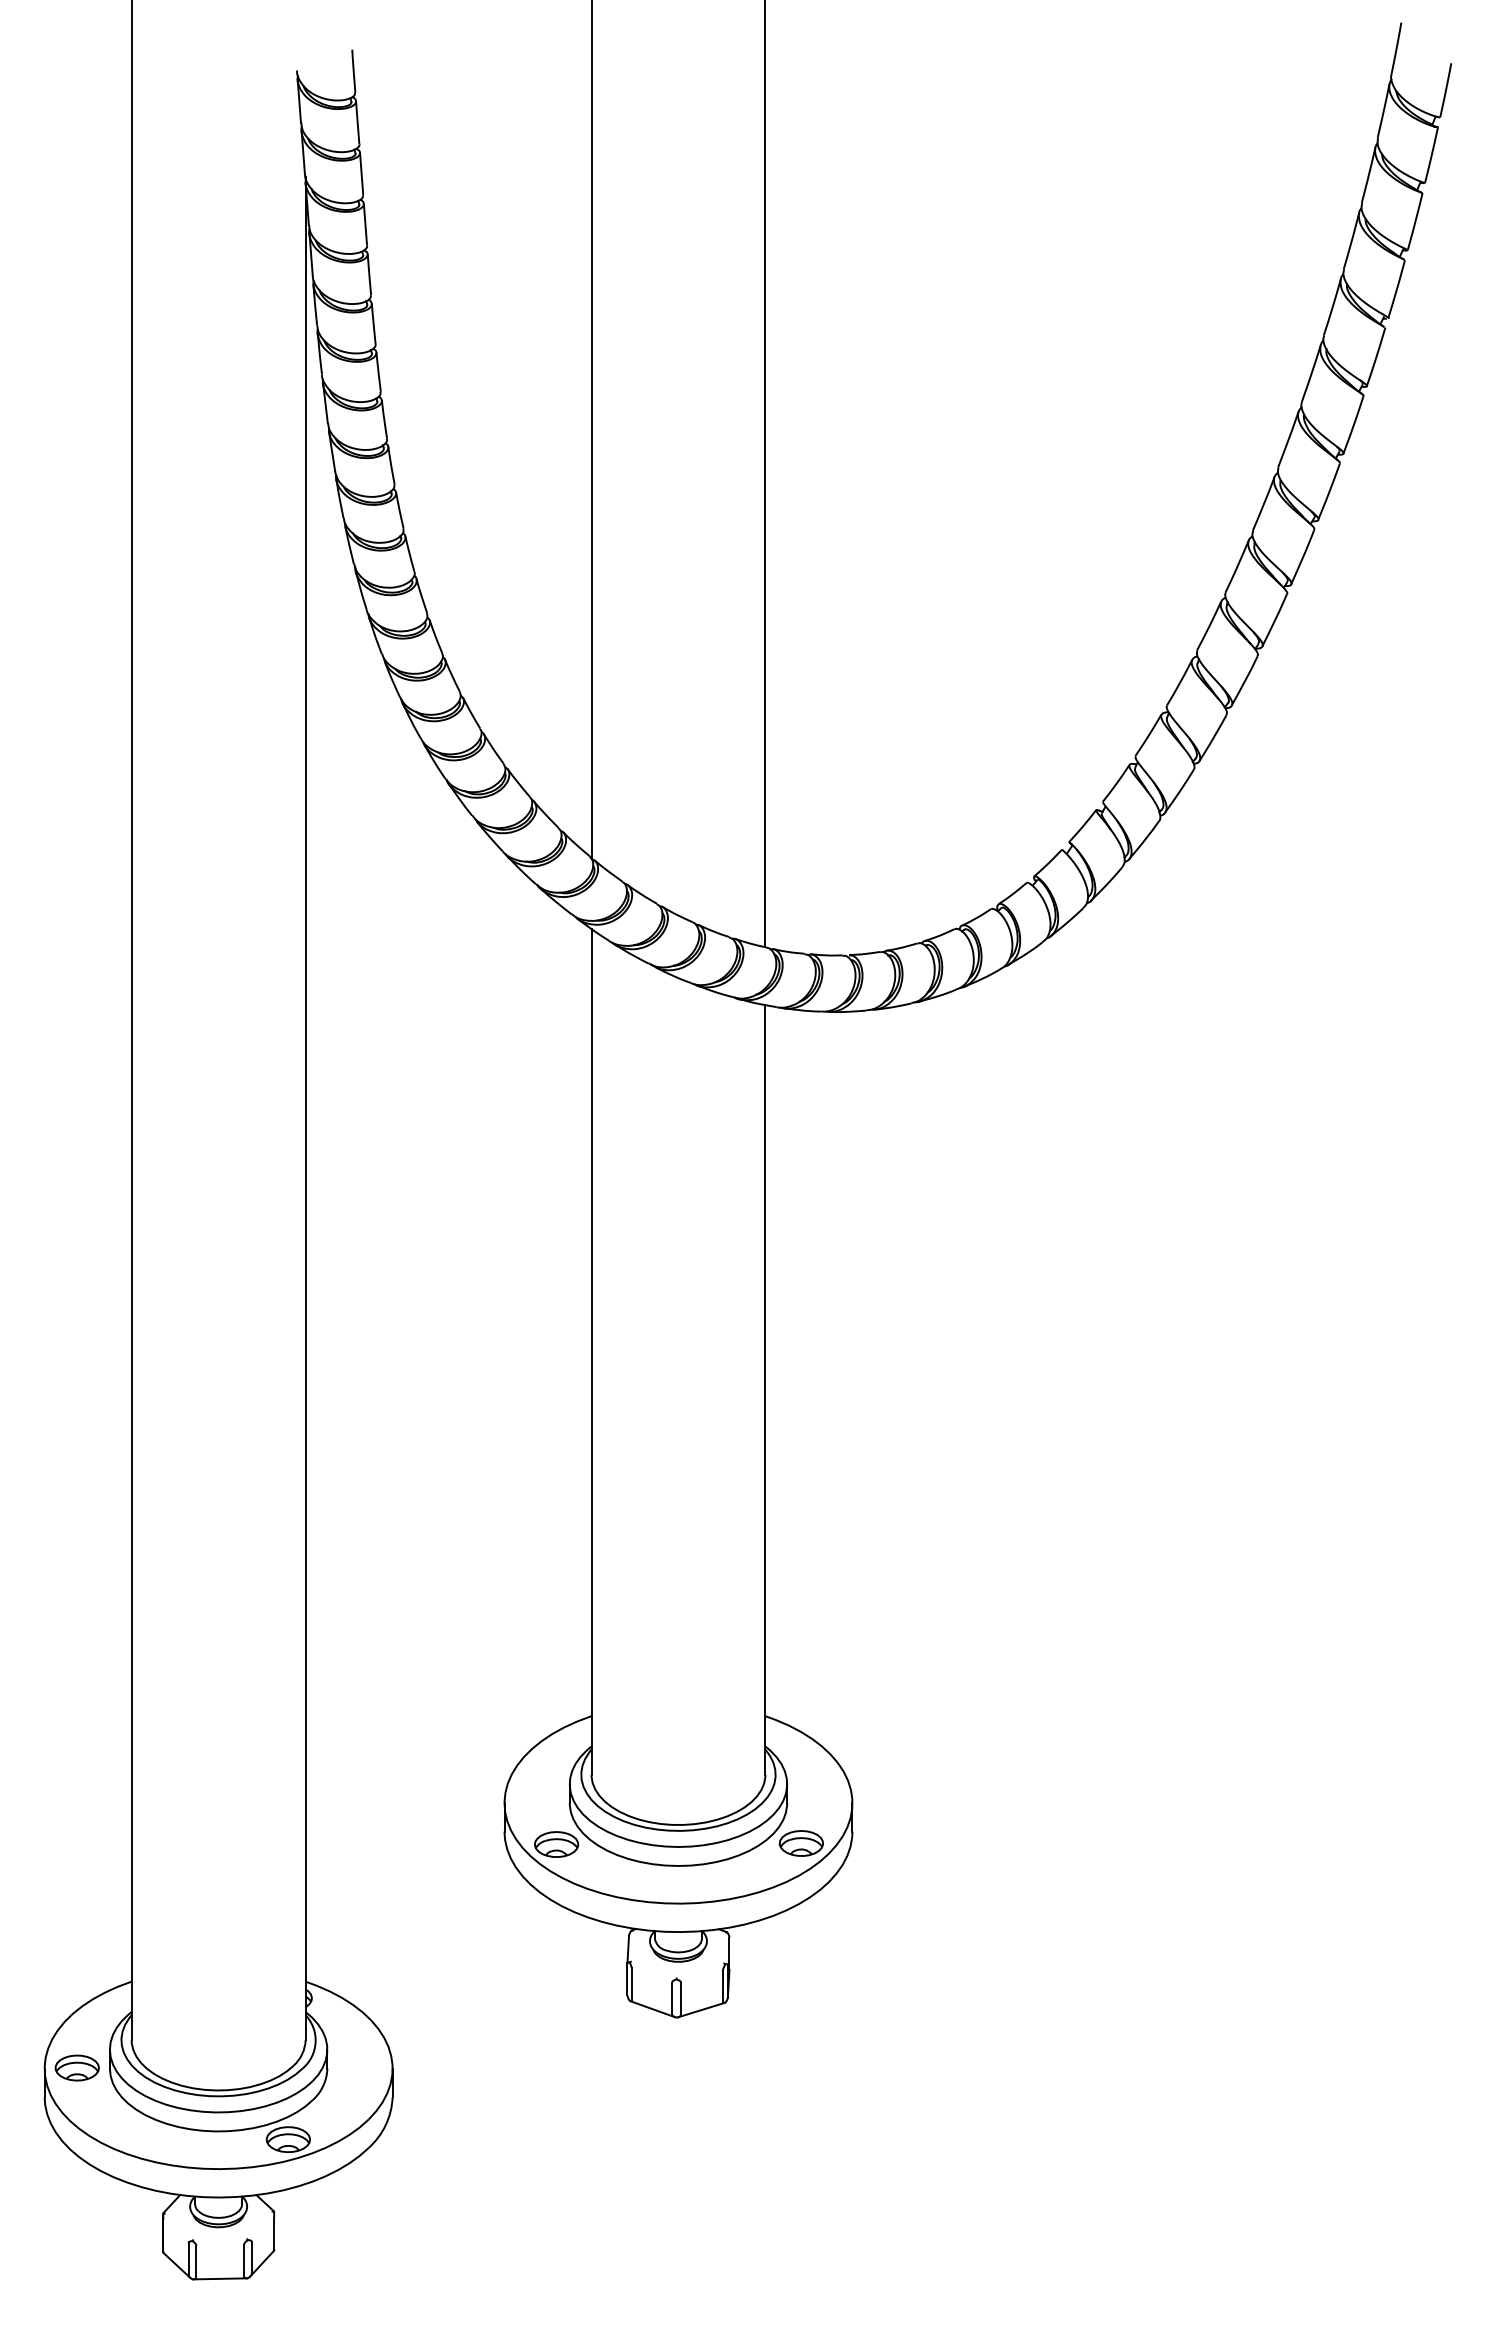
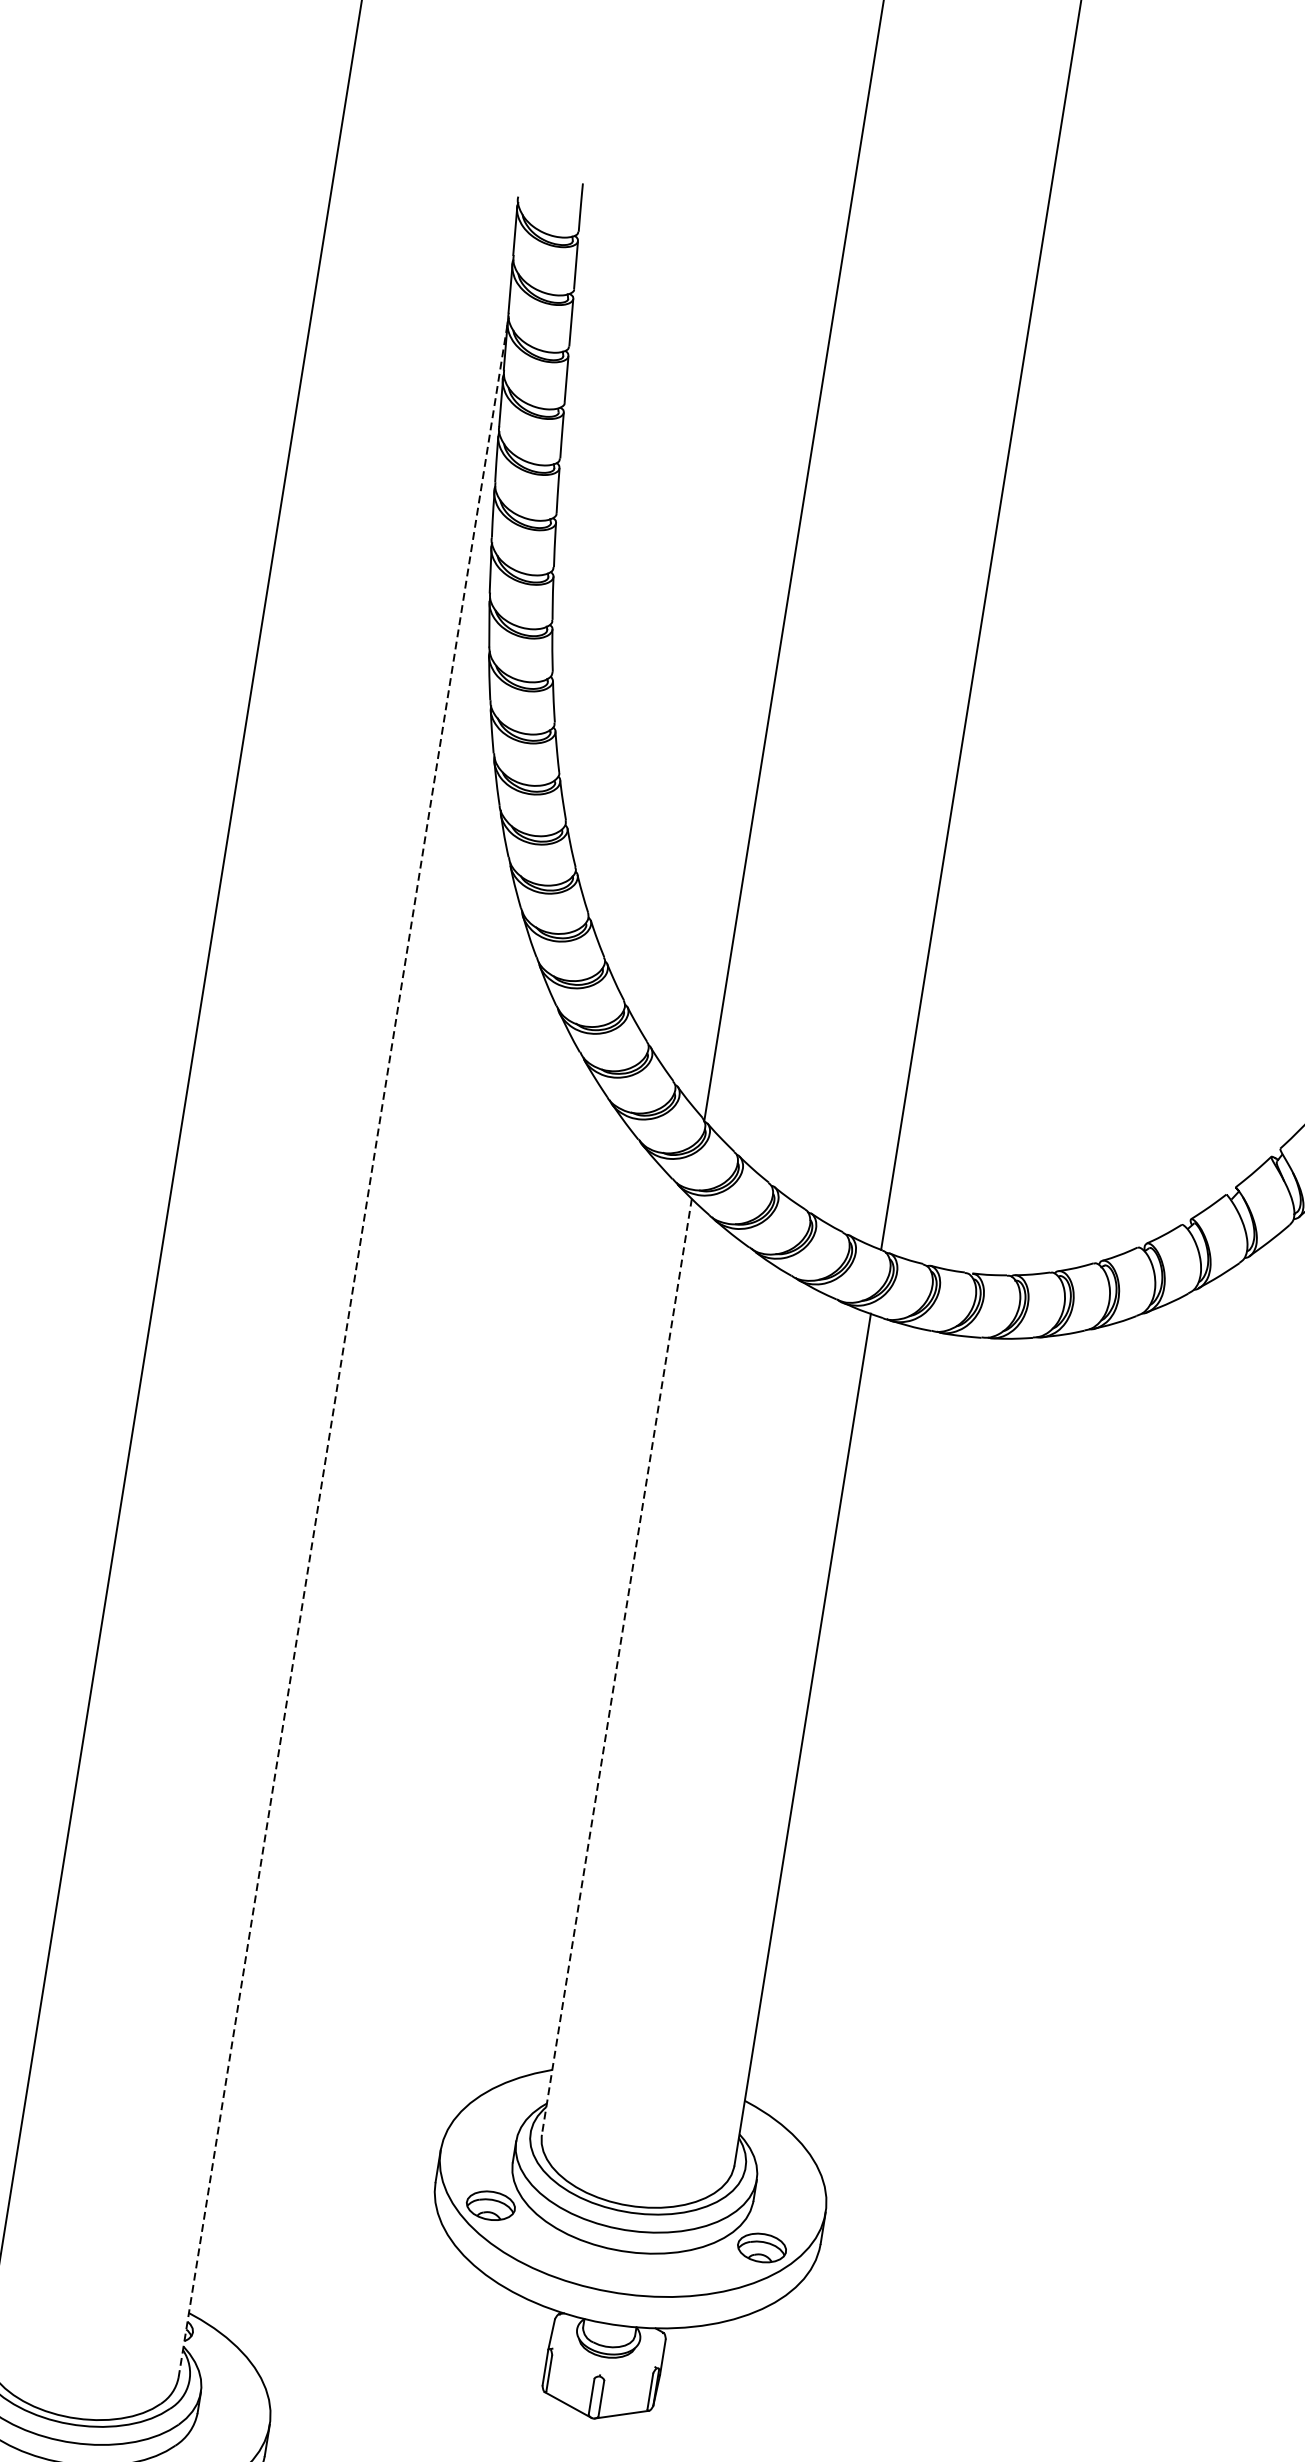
line: (305, 1108) -> (343, 1346), solid -> dashed
line: (591, 1351) -> (616, 1666), solid -> dashed

